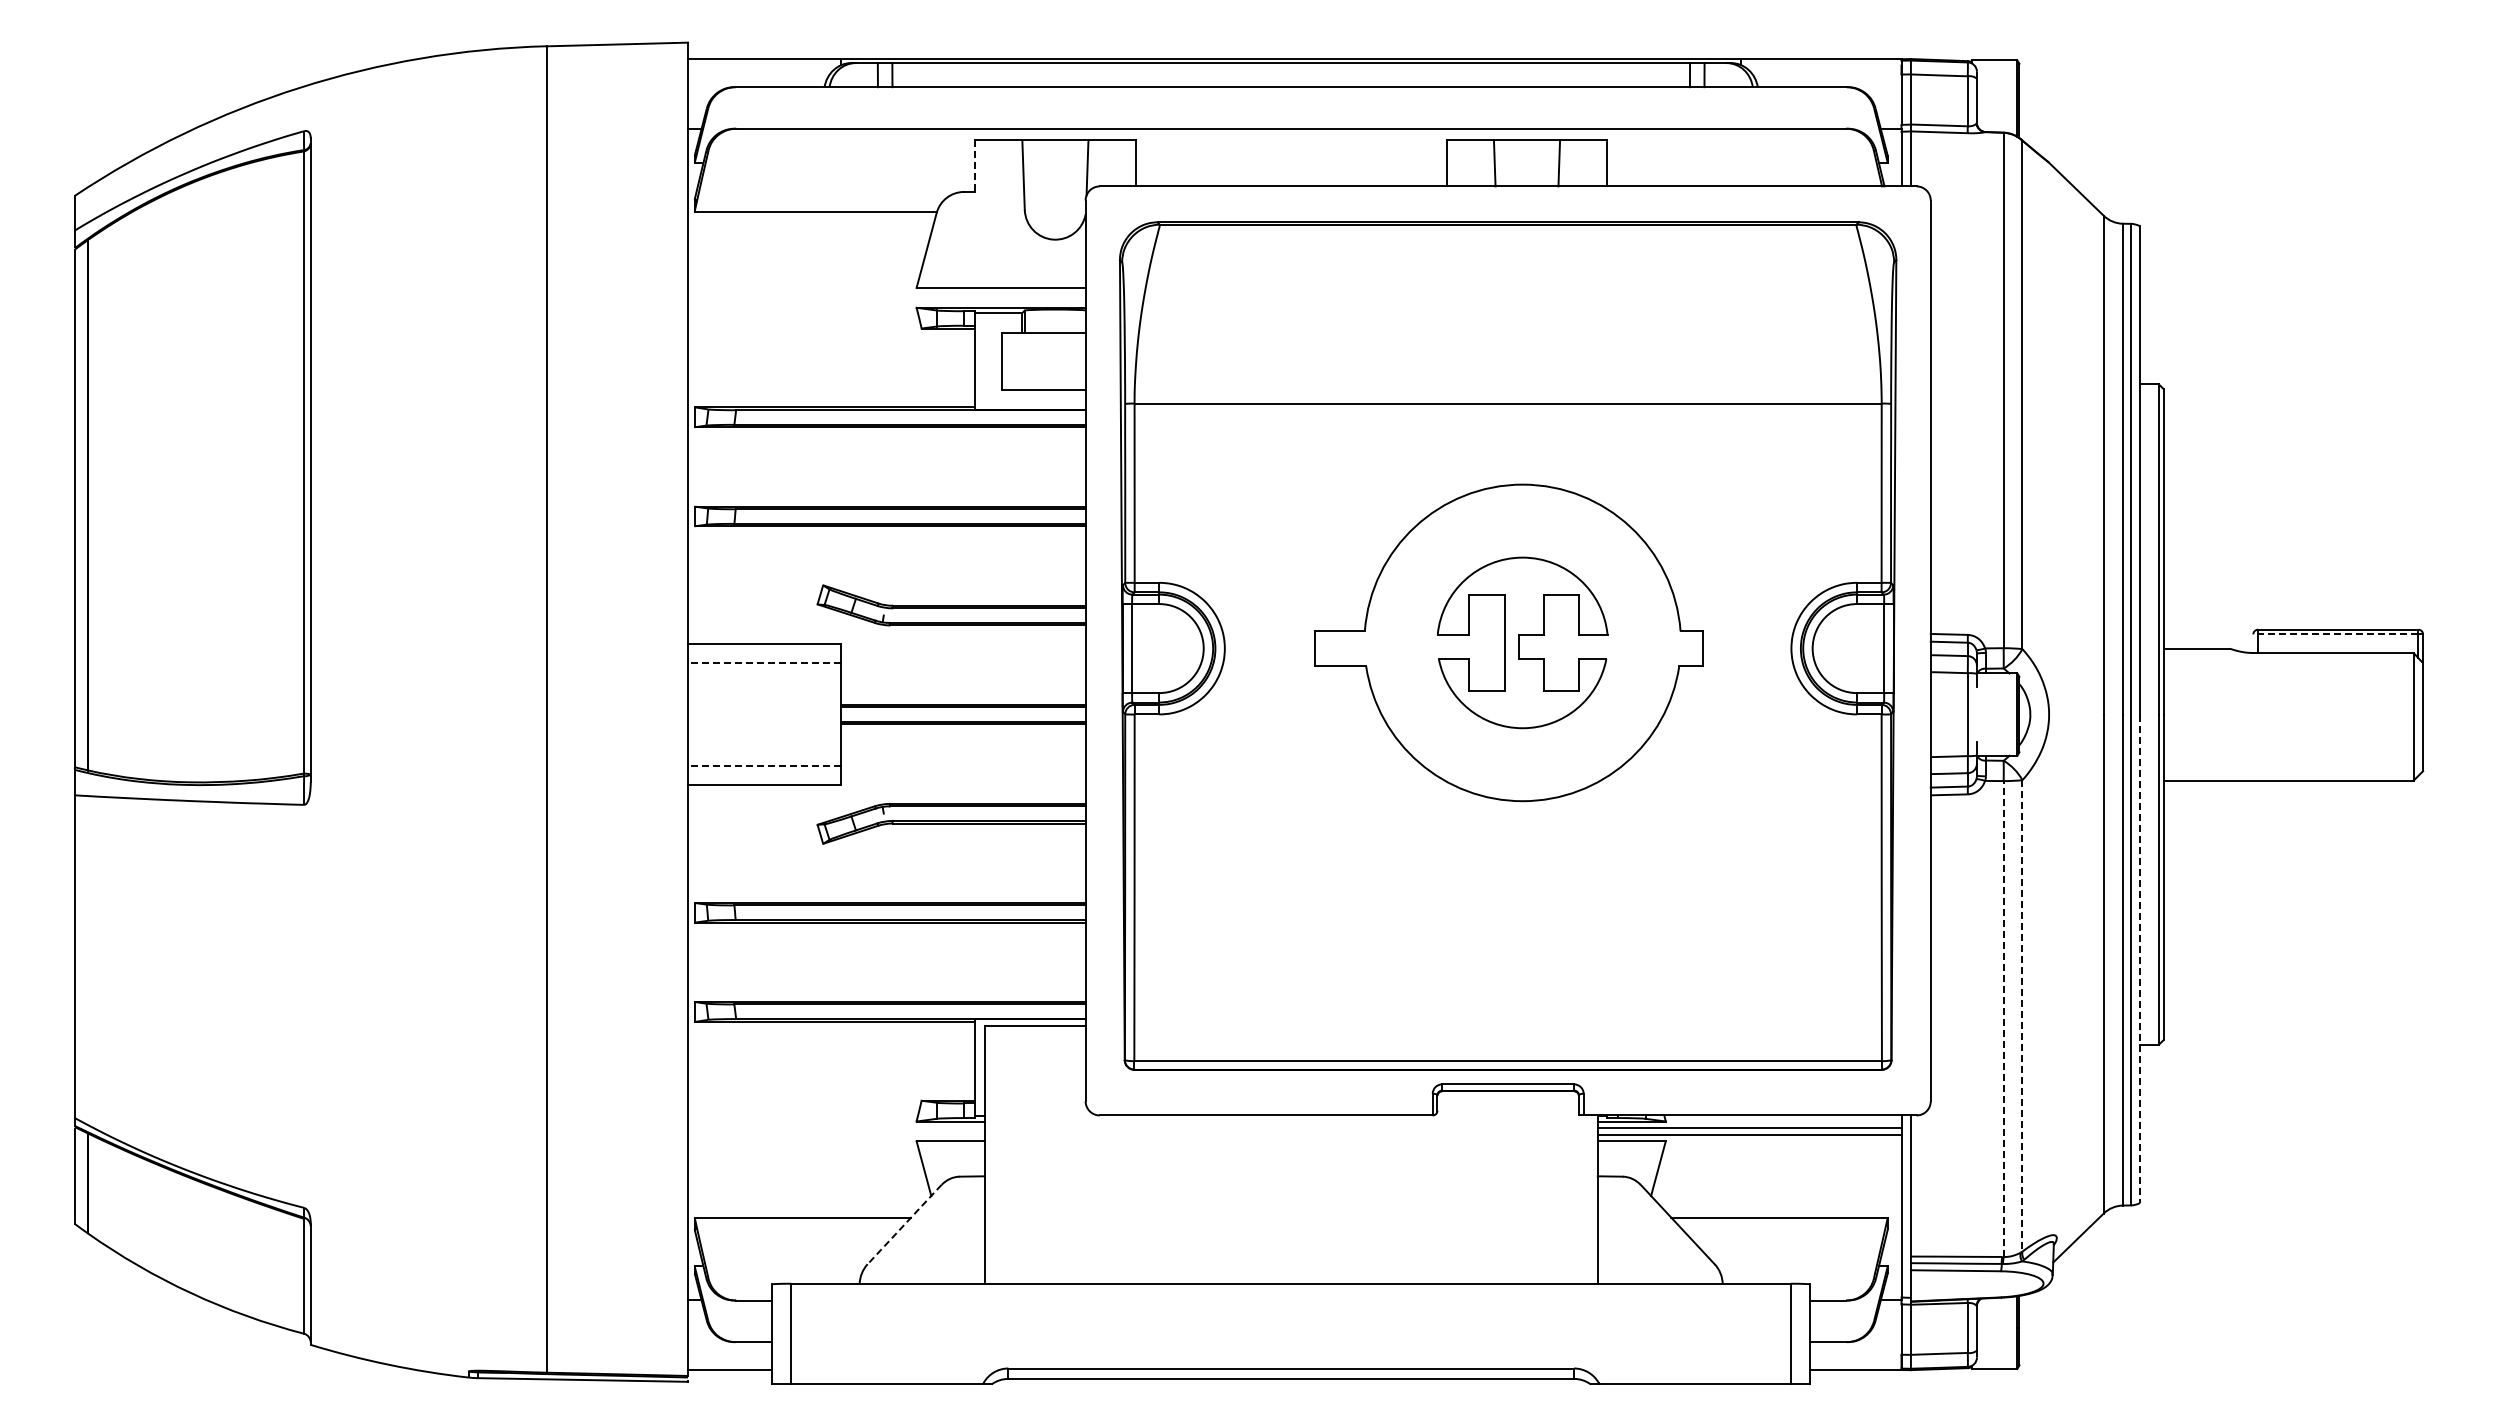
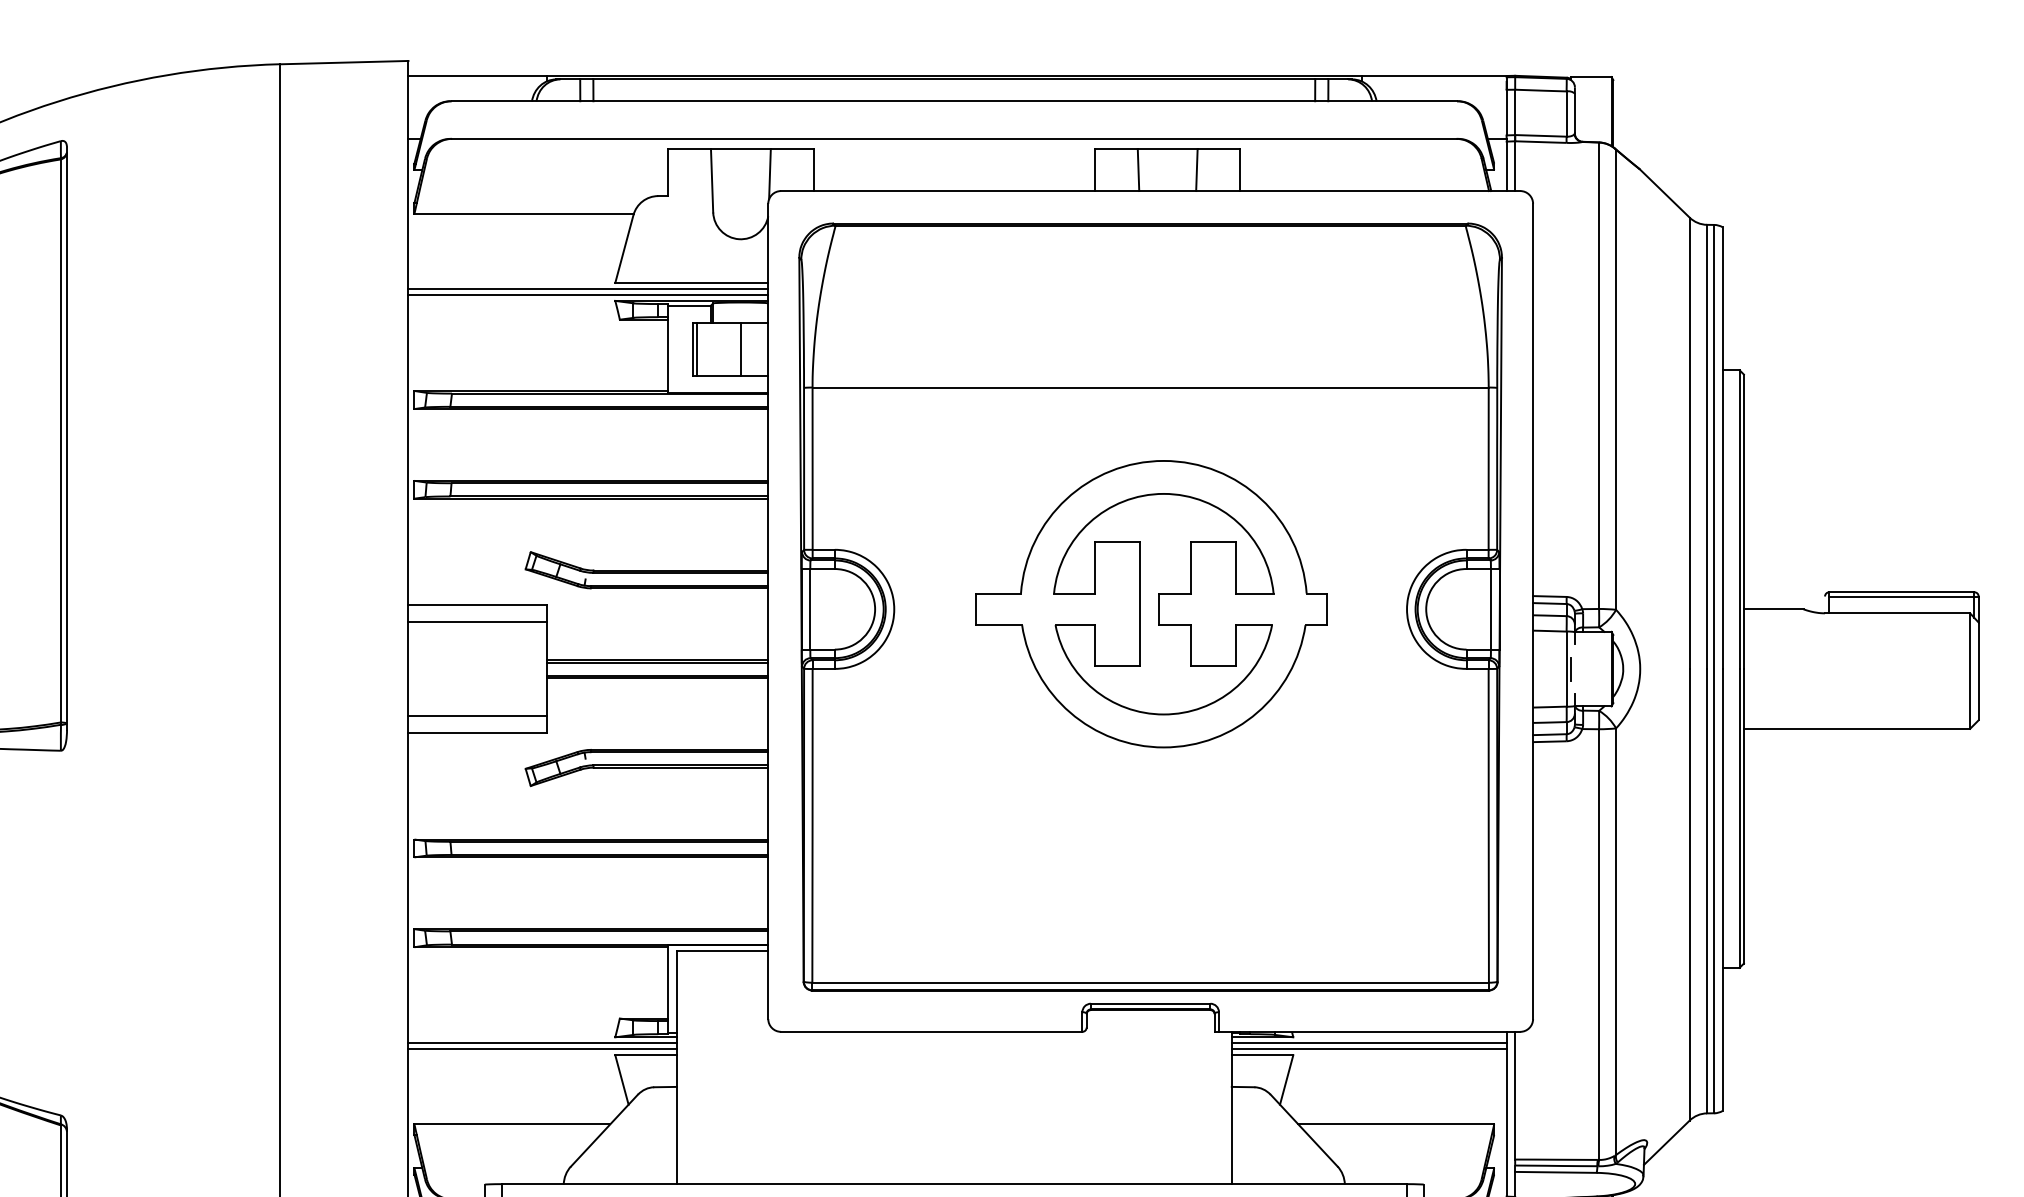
line: (975, 166) -> (668, 173), dashed -> solid
line: (886, 294) -> (588, 288), added
line: (886, 301) -> (588, 295), added
line: (1006, 361) -> (696, 349), added
line: (1055, 361) -> (740, 349), added
line: (2337, 634) -> (1901, 596), dashed -> solid
part: (1522, 642) -> (1163, 603), size x1.43
line: (764, 662) -> (477, 621), dashed -> solid
line: (1972, 714) -> (1570, 668), added
line: (764, 766) -> (477, 716), dashed -> solid
line: (2140, 959) -> (1722, 890), dashed -> solid
line: (2022, 1015) -> (1616, 941), dashed -> solid
line: (2003, 1019) -> (1598, 945), dashed -> solid
line: (836, 1128) -> (542, 1043), added
line: (836, 1134) -> (542, 1049), added
line: (904, 1224) -> (604, 1130), dashed -> solid

